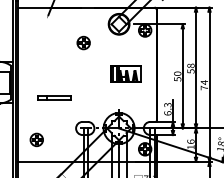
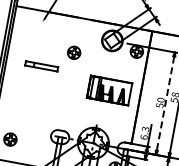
part: (125, 73) -> (109, 90), size x1.4
line: (182, 76) -> (165, 103), solid -> dashed
part: (54, 97) -> (42, 65), moved

